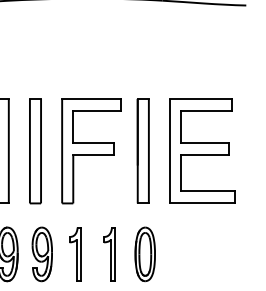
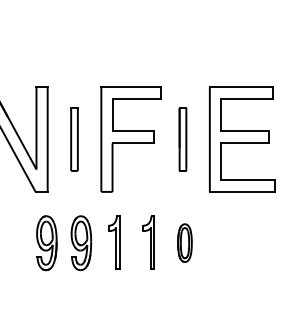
part: (35, 151) -> (74, 139), size x0.6
part: (142, 151) -> (182, 139), size x0.6
part: (144, 253) -> (184, 242), size x0.7

